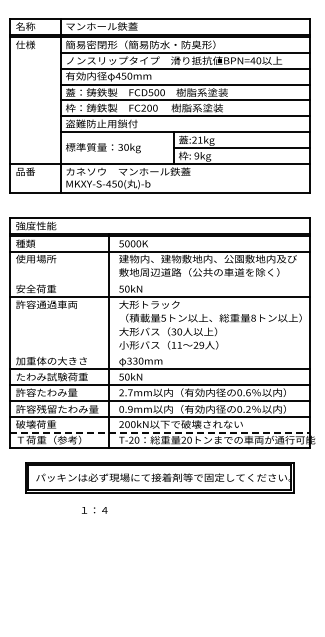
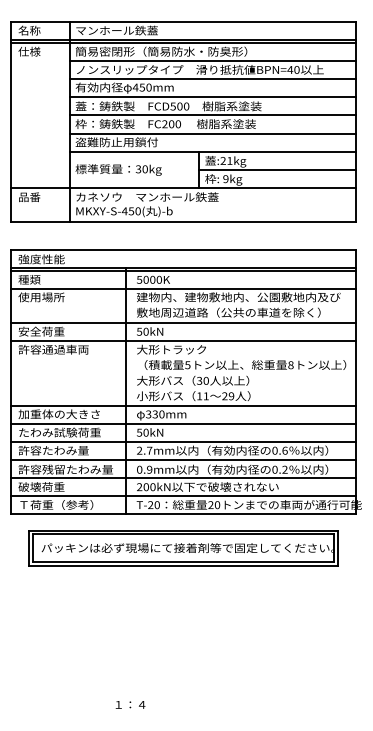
line: (159, 281) -> (183, 323), added
line: (159, 353) -> (183, 405), added
line: (160, 432) -> (184, 496), dashed -> solid
text: (94, 510) -> (130, 705), moved

